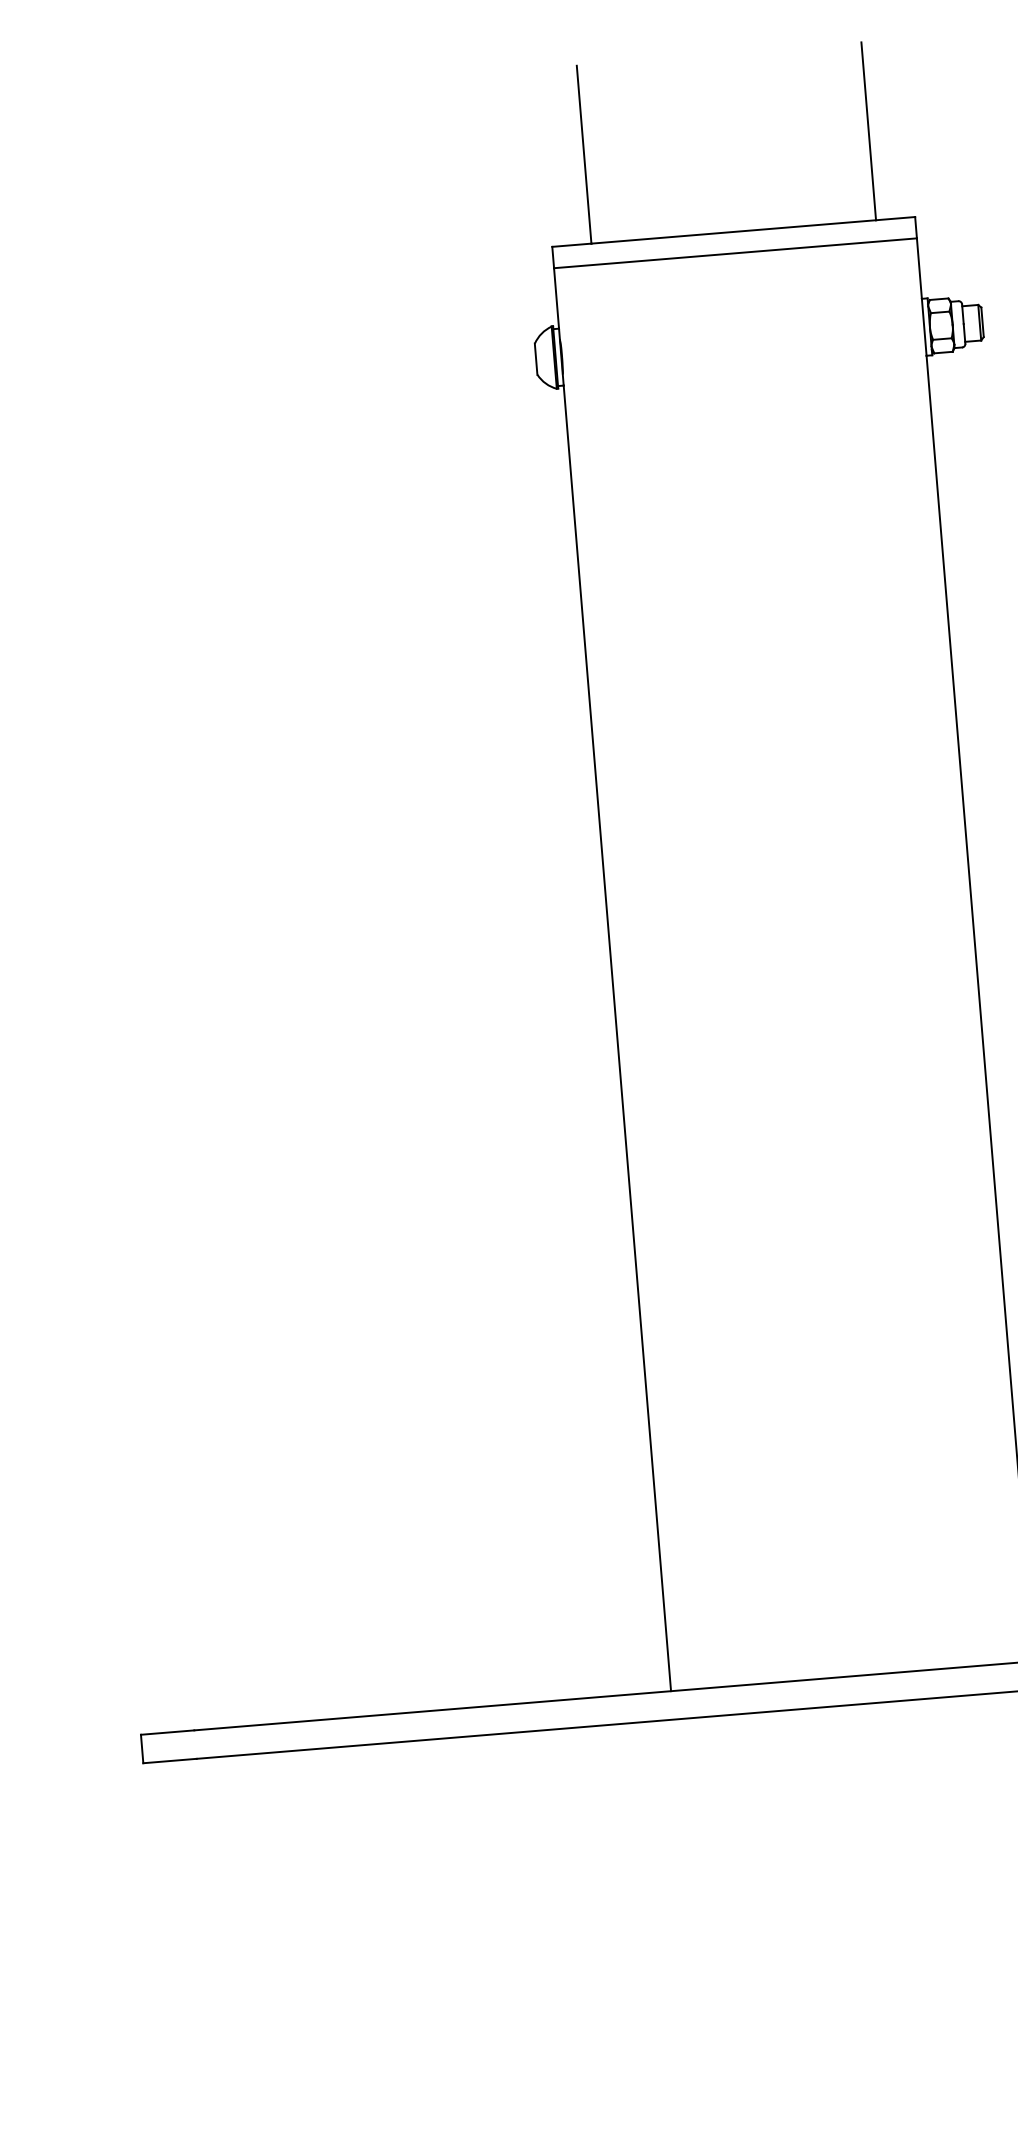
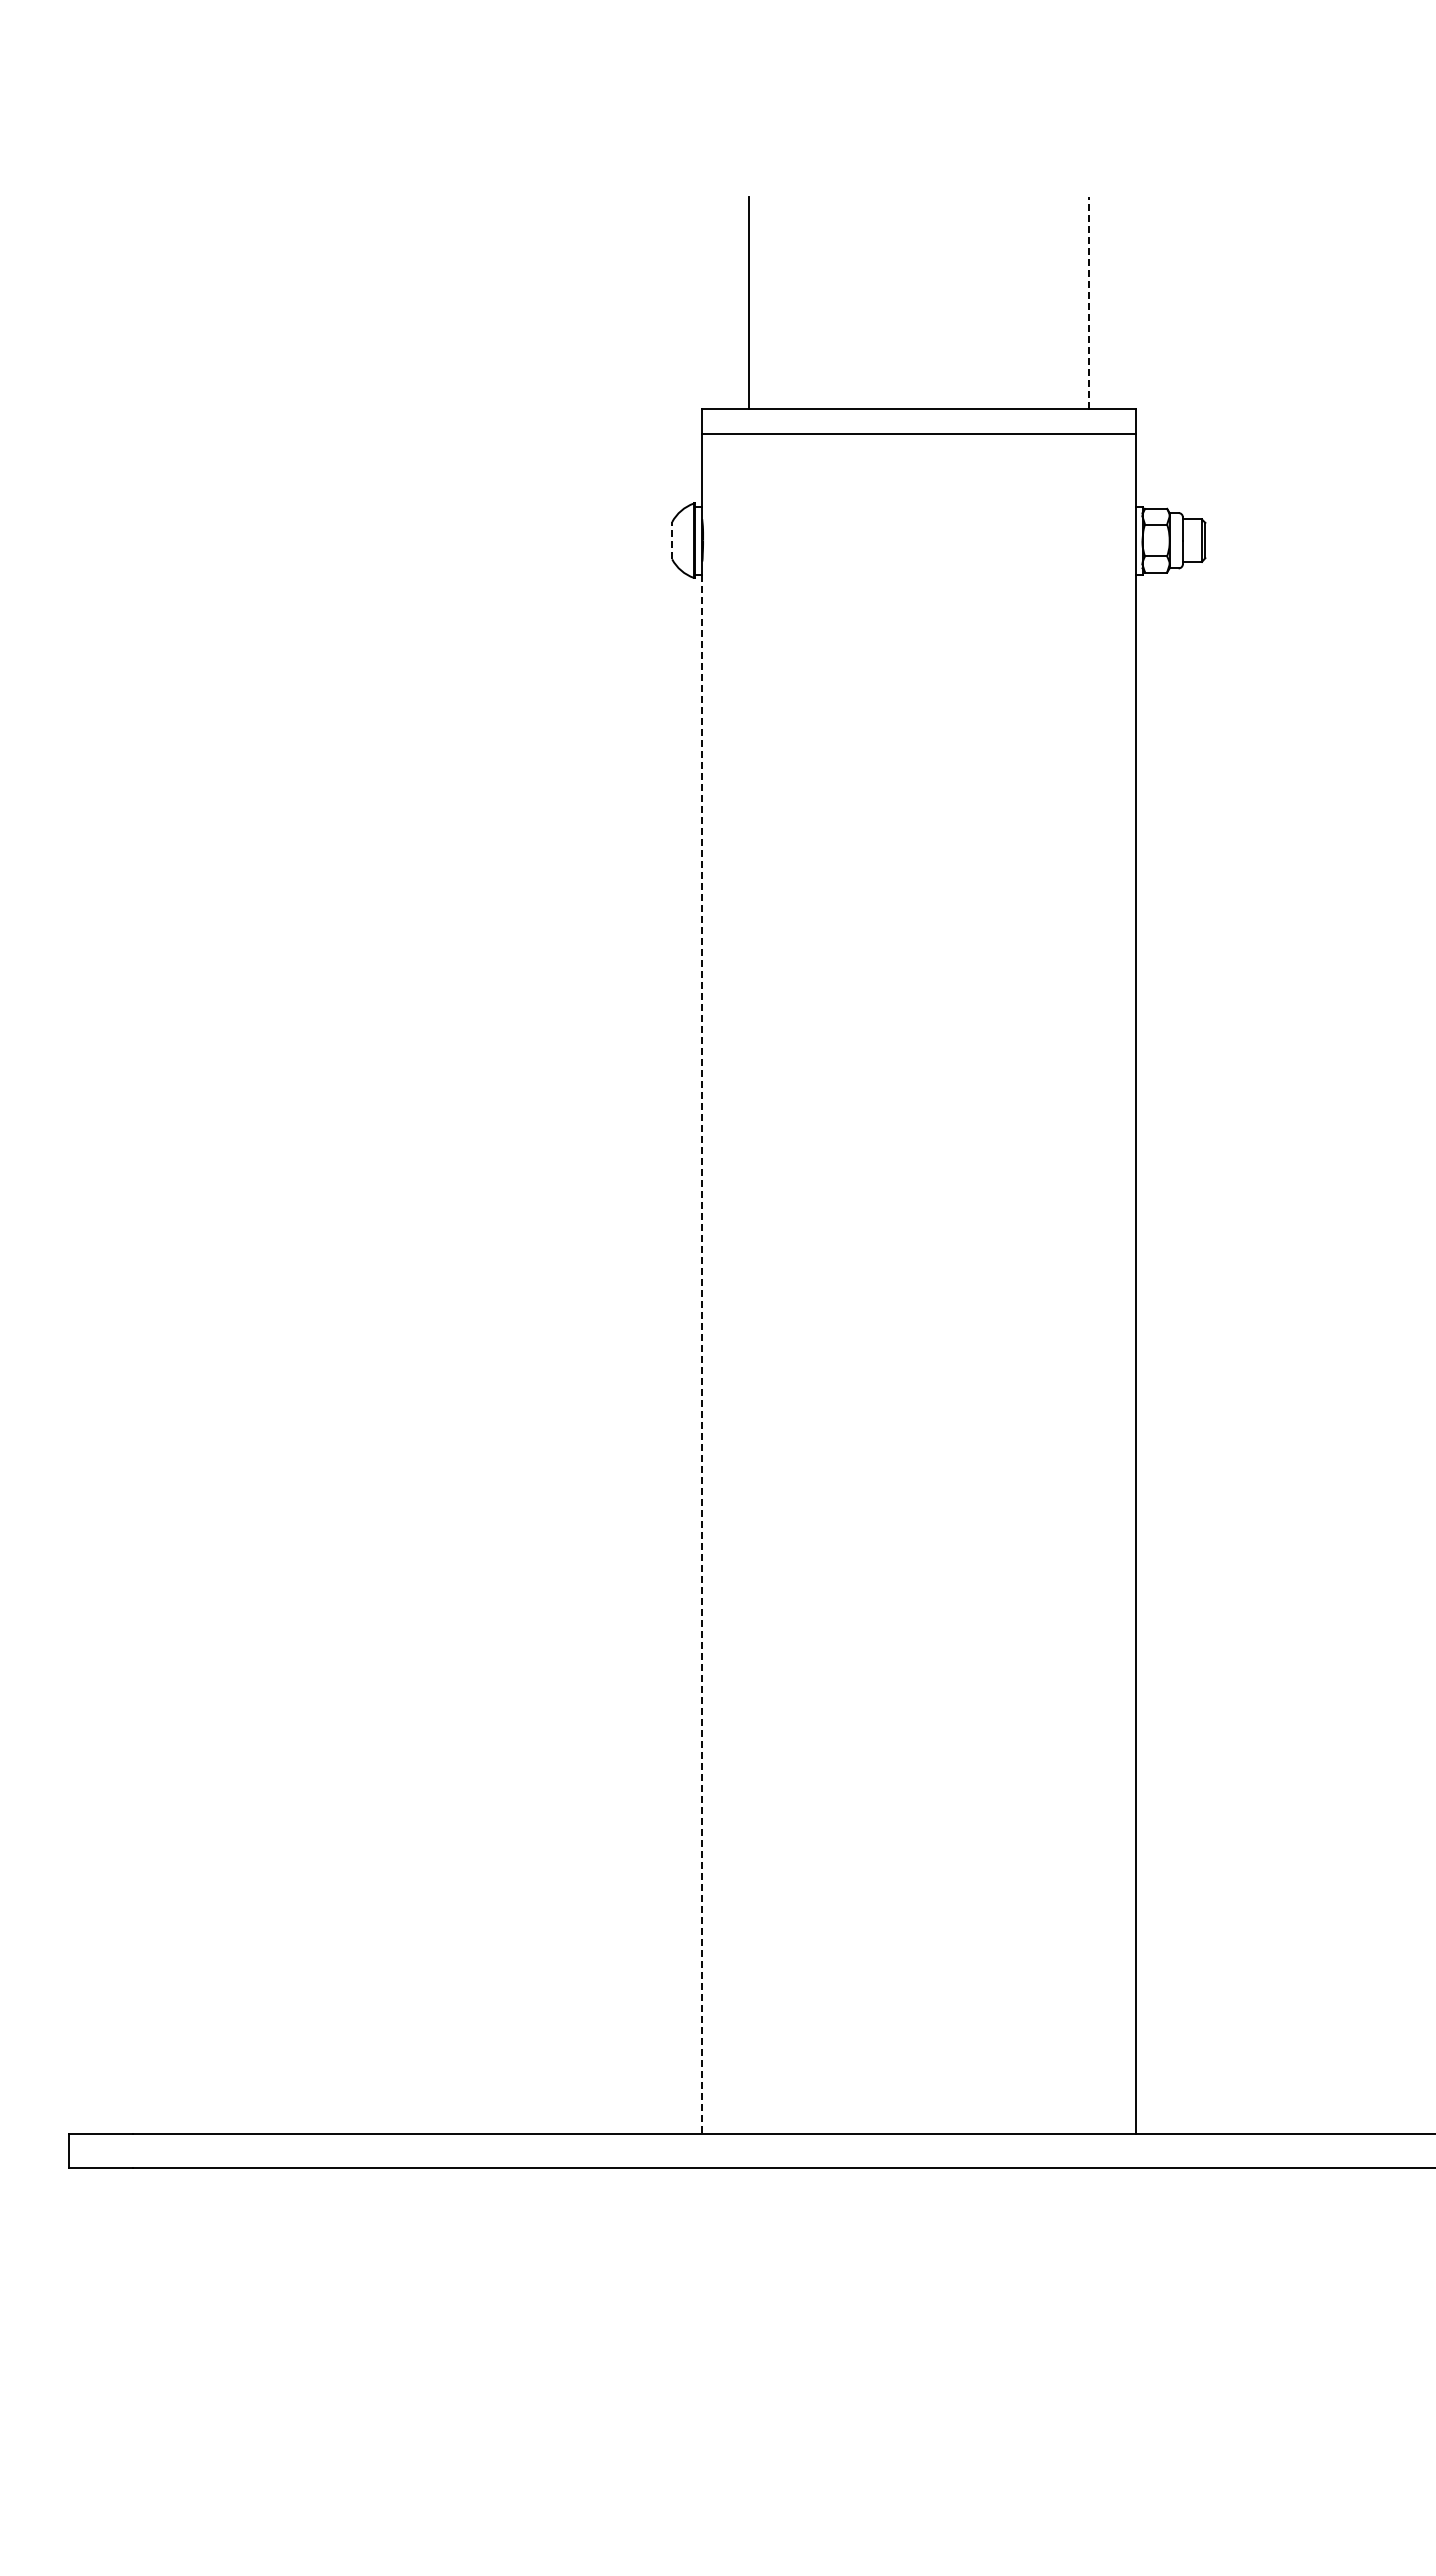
line: (868, 131) -> (1088, 302), solid -> dashed
line: (536, 358) -> (672, 540), solid -> dashed
line: (617, 1038) -> (702, 1354), solid -> dashed

